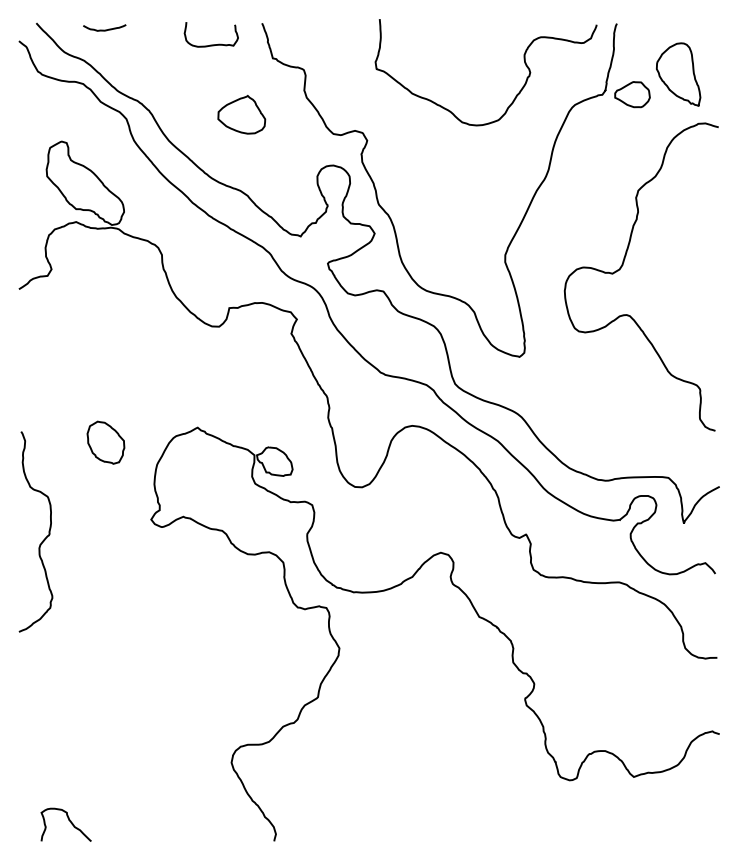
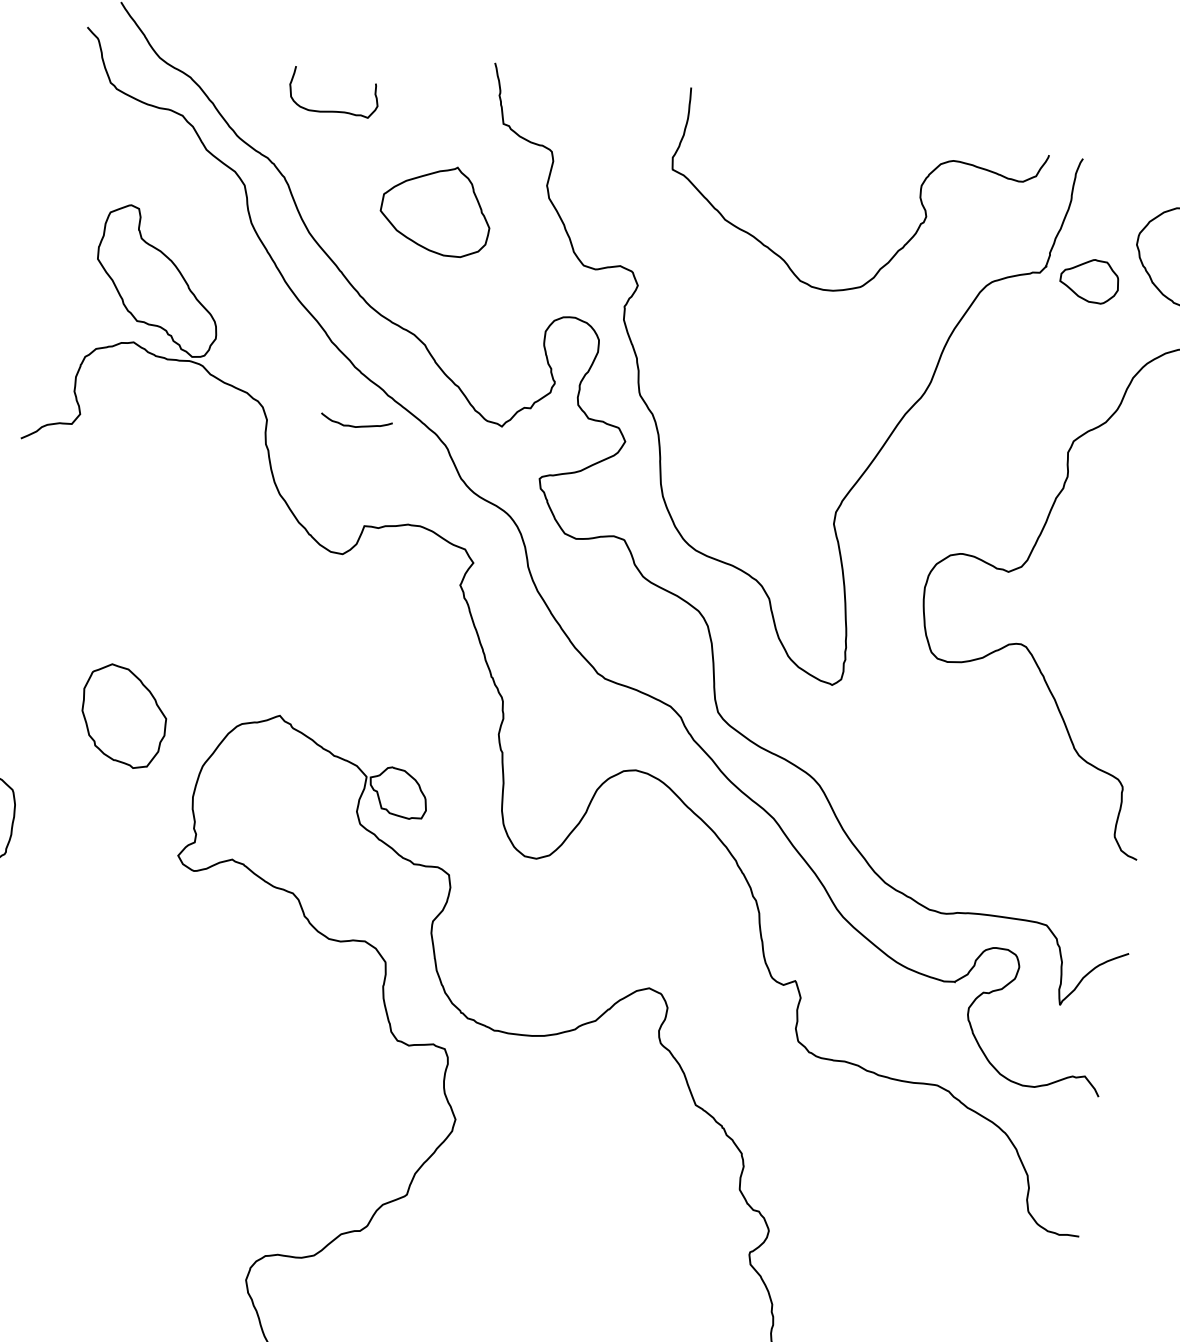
curve: (104, 29) -> (355, 425), moved
curve: (210, 44) -> (330, 109), moved
part: (241, 114) -> (436, 208), size x1.4
part: (105, 442) -> (123, 715), size x1.4

